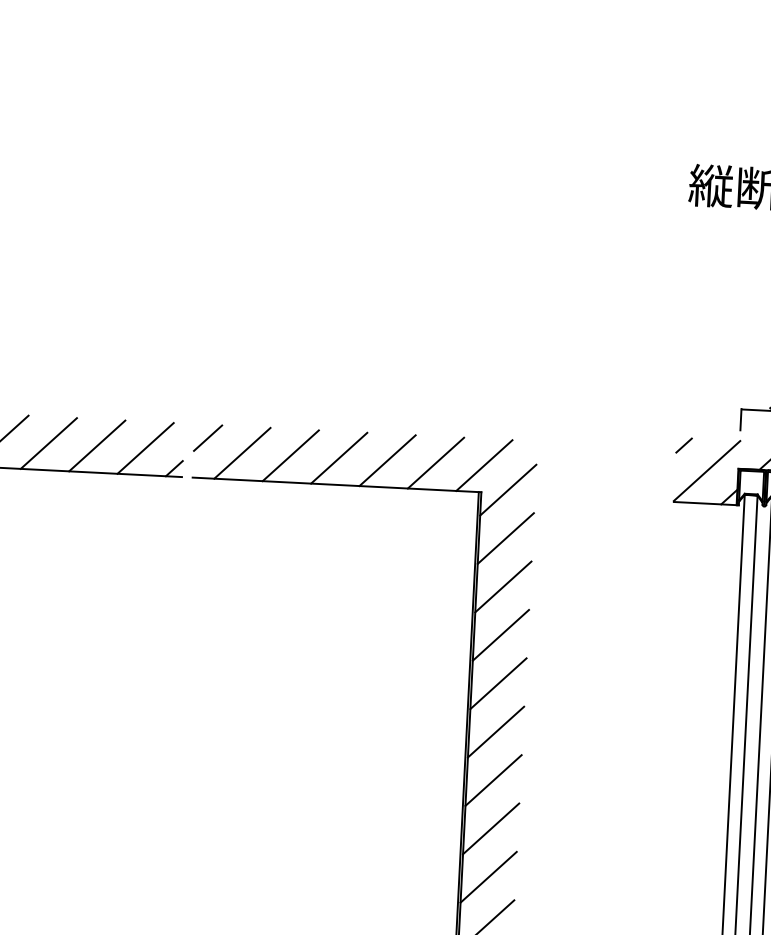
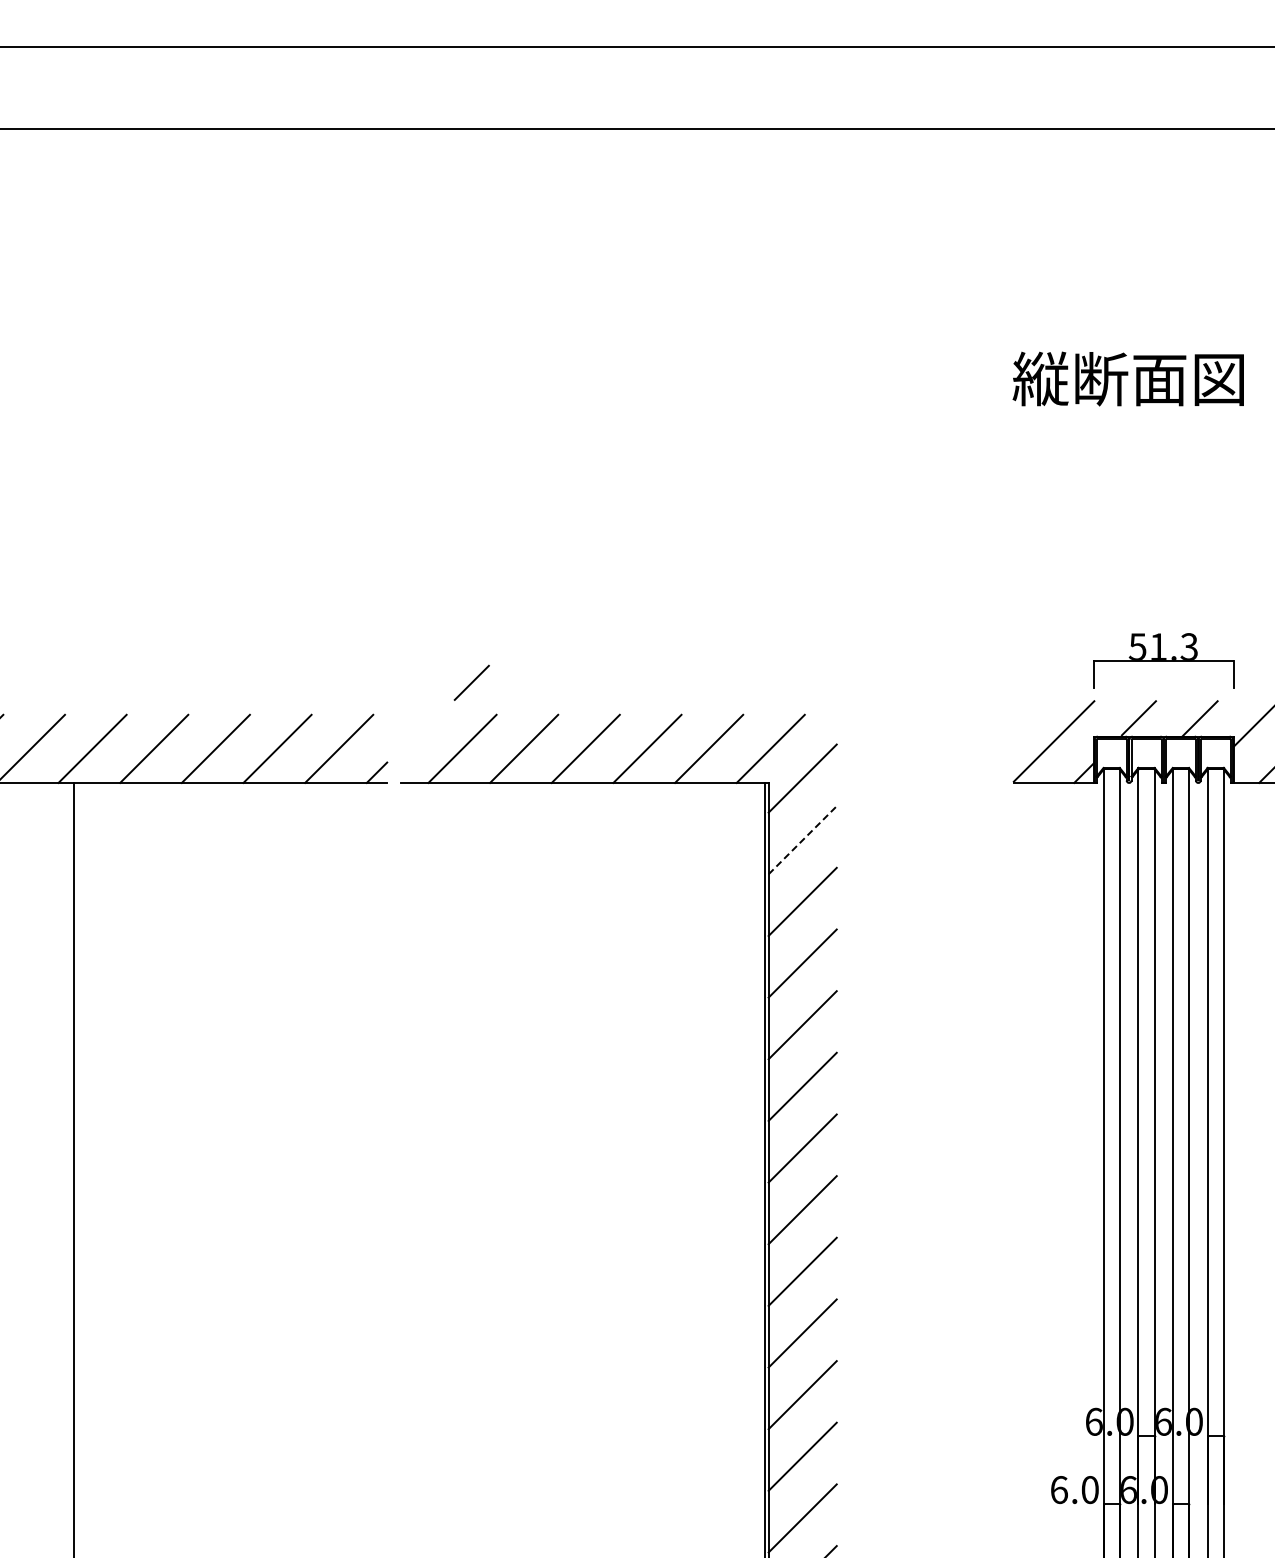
line: (207, 437) -> (471, 682), moved
line: (683, 445) -> (1022, 710), removed
line: (506, 537) -> (803, 839), solid -> dashed

